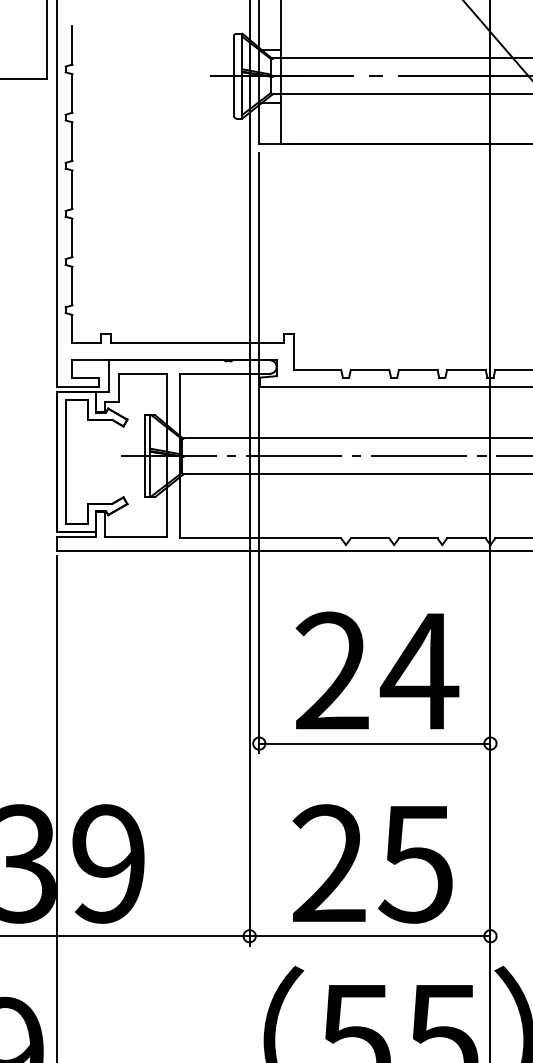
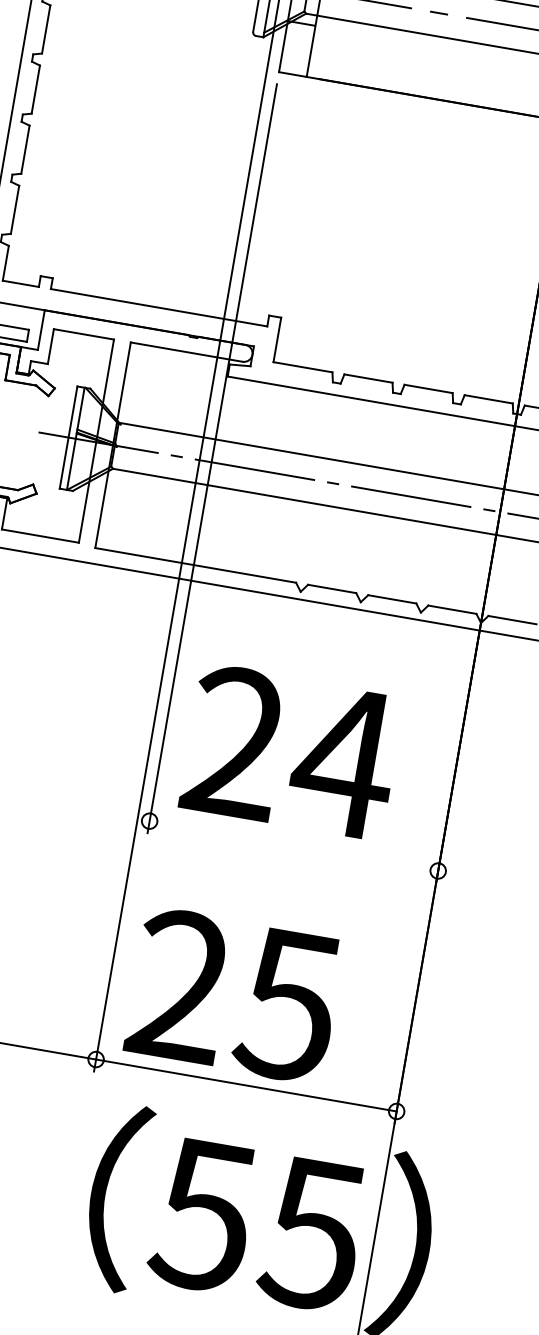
text: (377, 670) -> (291, 751), moved
line: (374, 743) -> (293, 845), removed
text: (372, 863) -> (234, 995), moved

